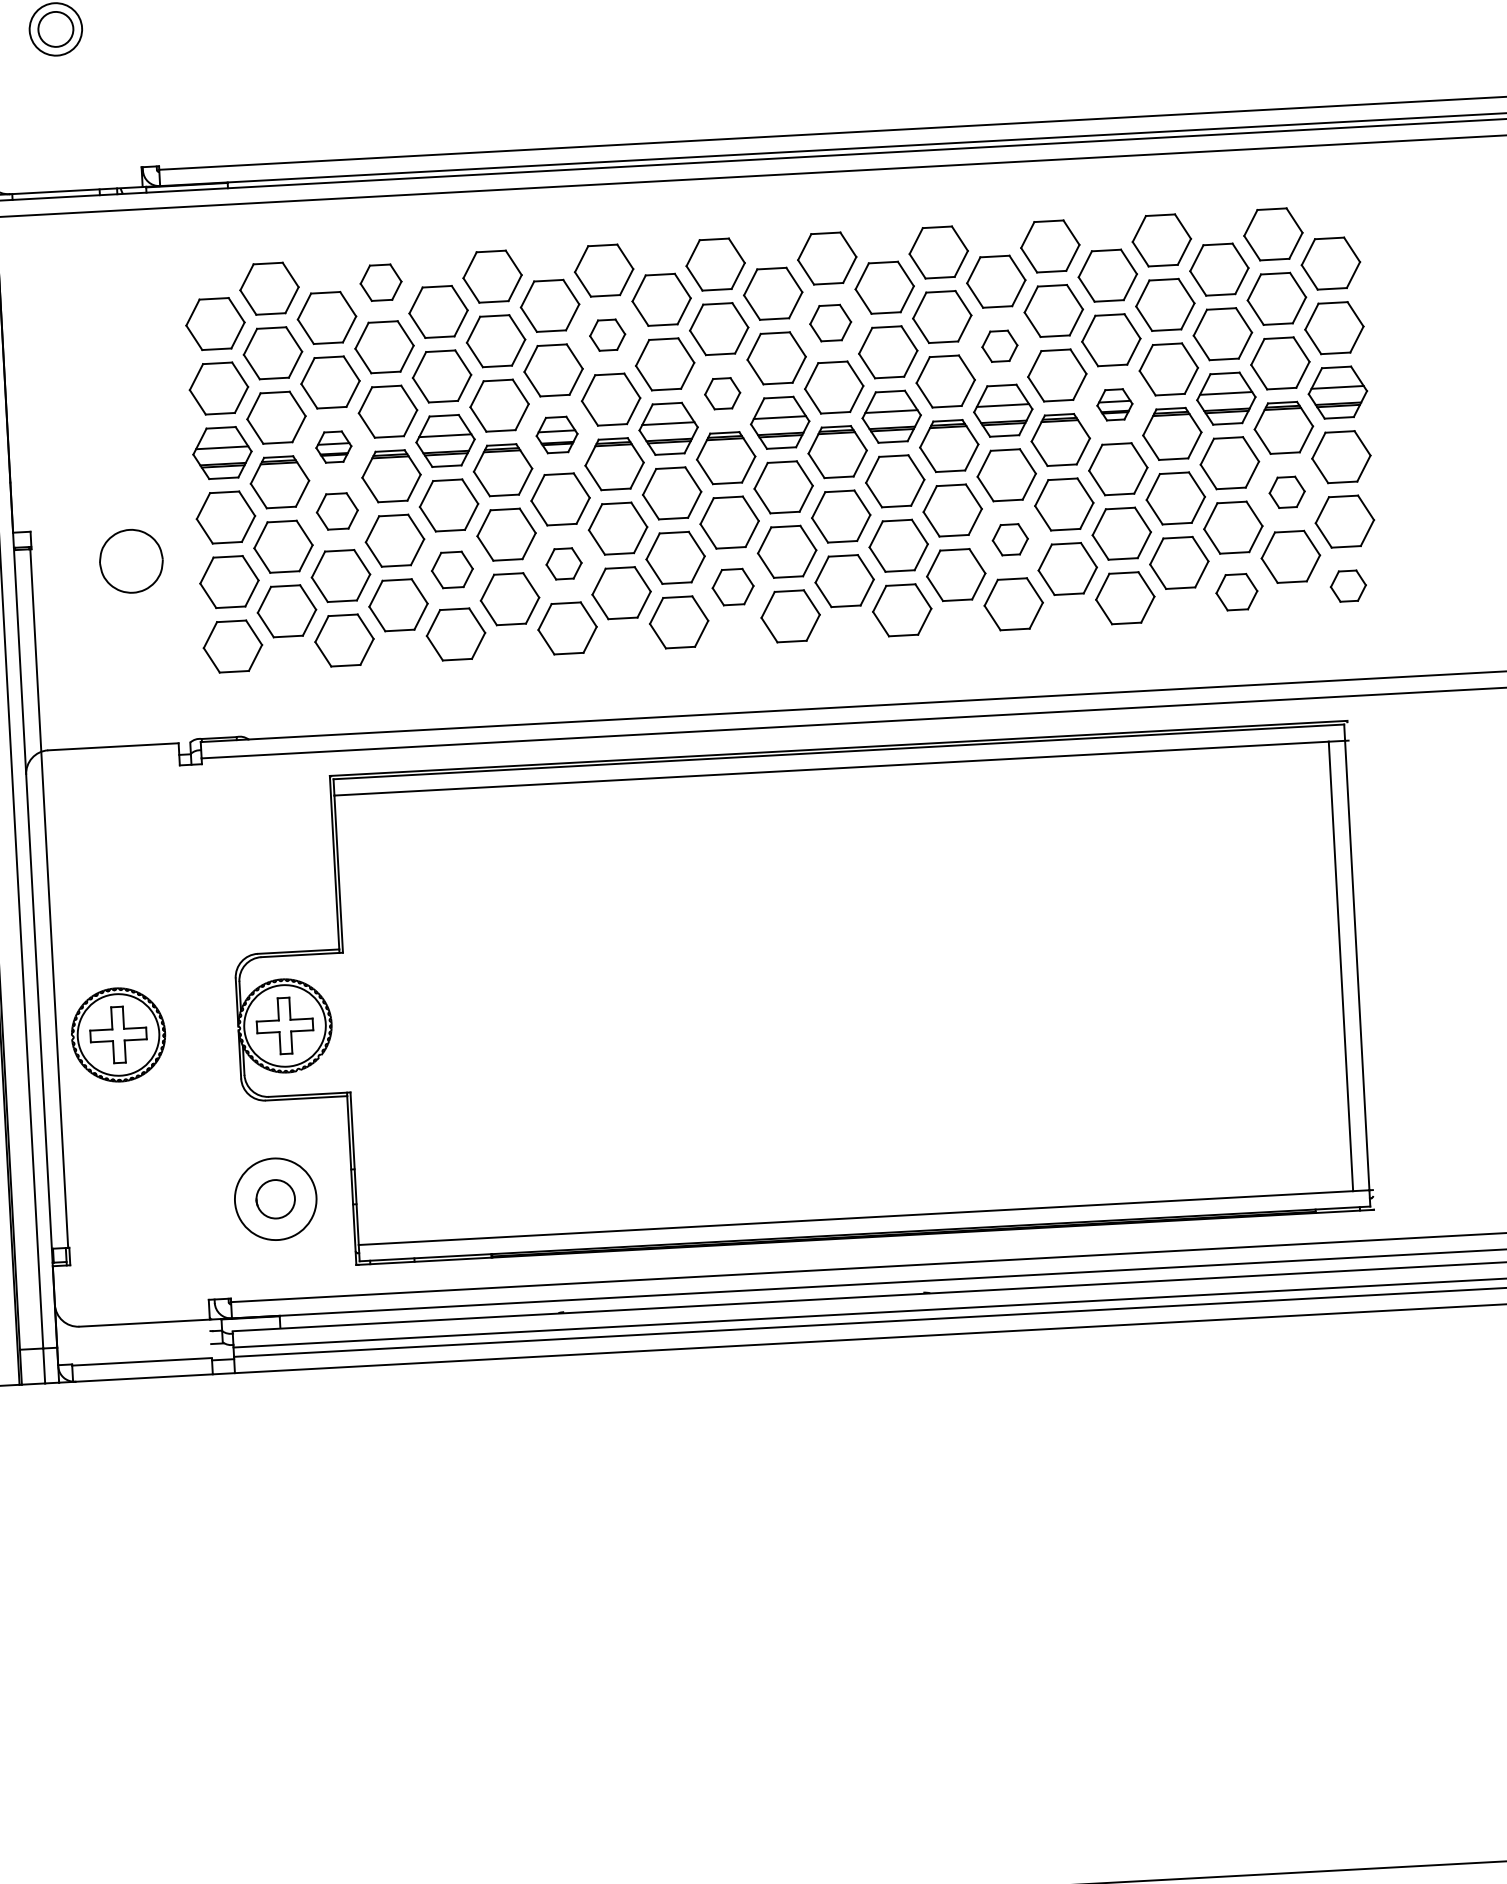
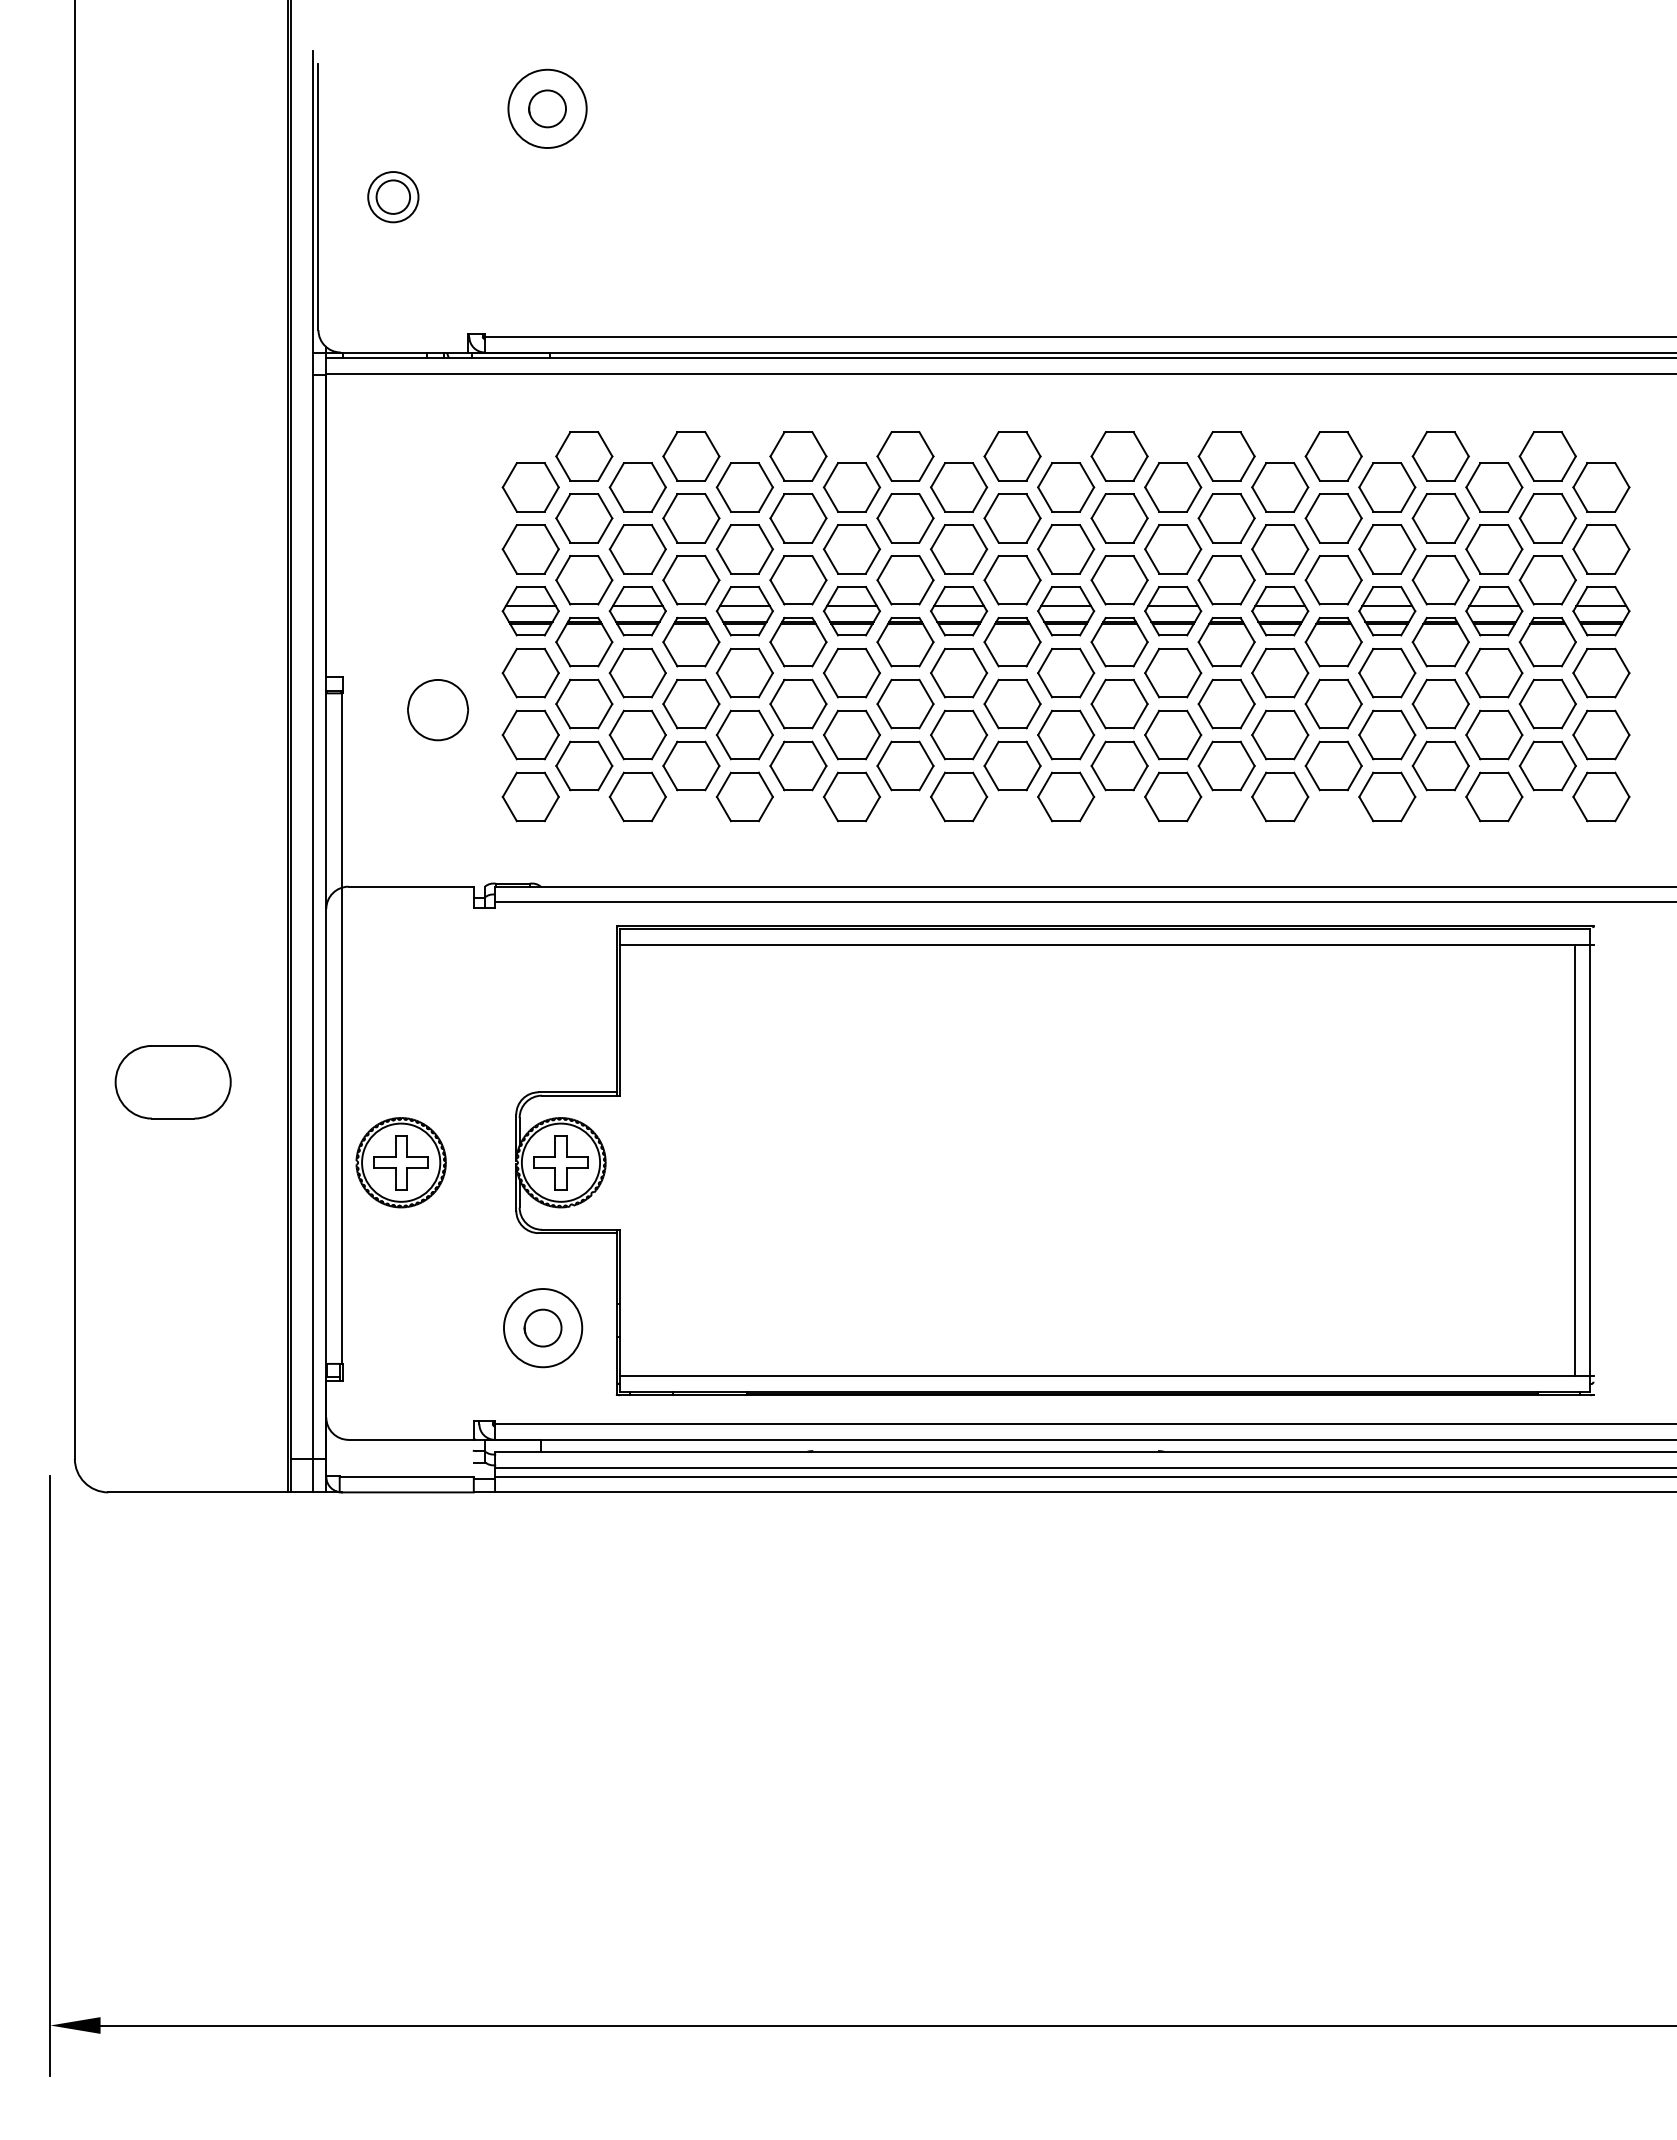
part: (381, 282) -> (691, 456), size x1.43
part: (830, 323) -> (1119, 518), size x1.43
part: (607, 335) -> (905, 518), size x1.67
part: (1000, 346) -> (1280, 549), size x1.67
part: (722, 393) -> (1012, 580), size x1.67
part: (1115, 405) -> (1387, 611), size x1.67
part: (556, 435) -> (851, 611), size x1.43
part: (333, 447) -> (637, 611), size x1.67
part: (1286, 491) -> (1547, 703), size x1.67
part: (337, 510) -> (637, 672), size x1.43
part: (1010, 539) -> (1280, 734), size x1.67
part: (563, 563) -> (851, 734), size x1.67
part: (452, 569) -> (744, 734), size x1.43
part: (1348, 585) -> (1601, 796), size x1.67
part: (733, 586) -> (1012, 765), size x1.43
part: (1236, 591) -> (1494, 796), size x1.43

